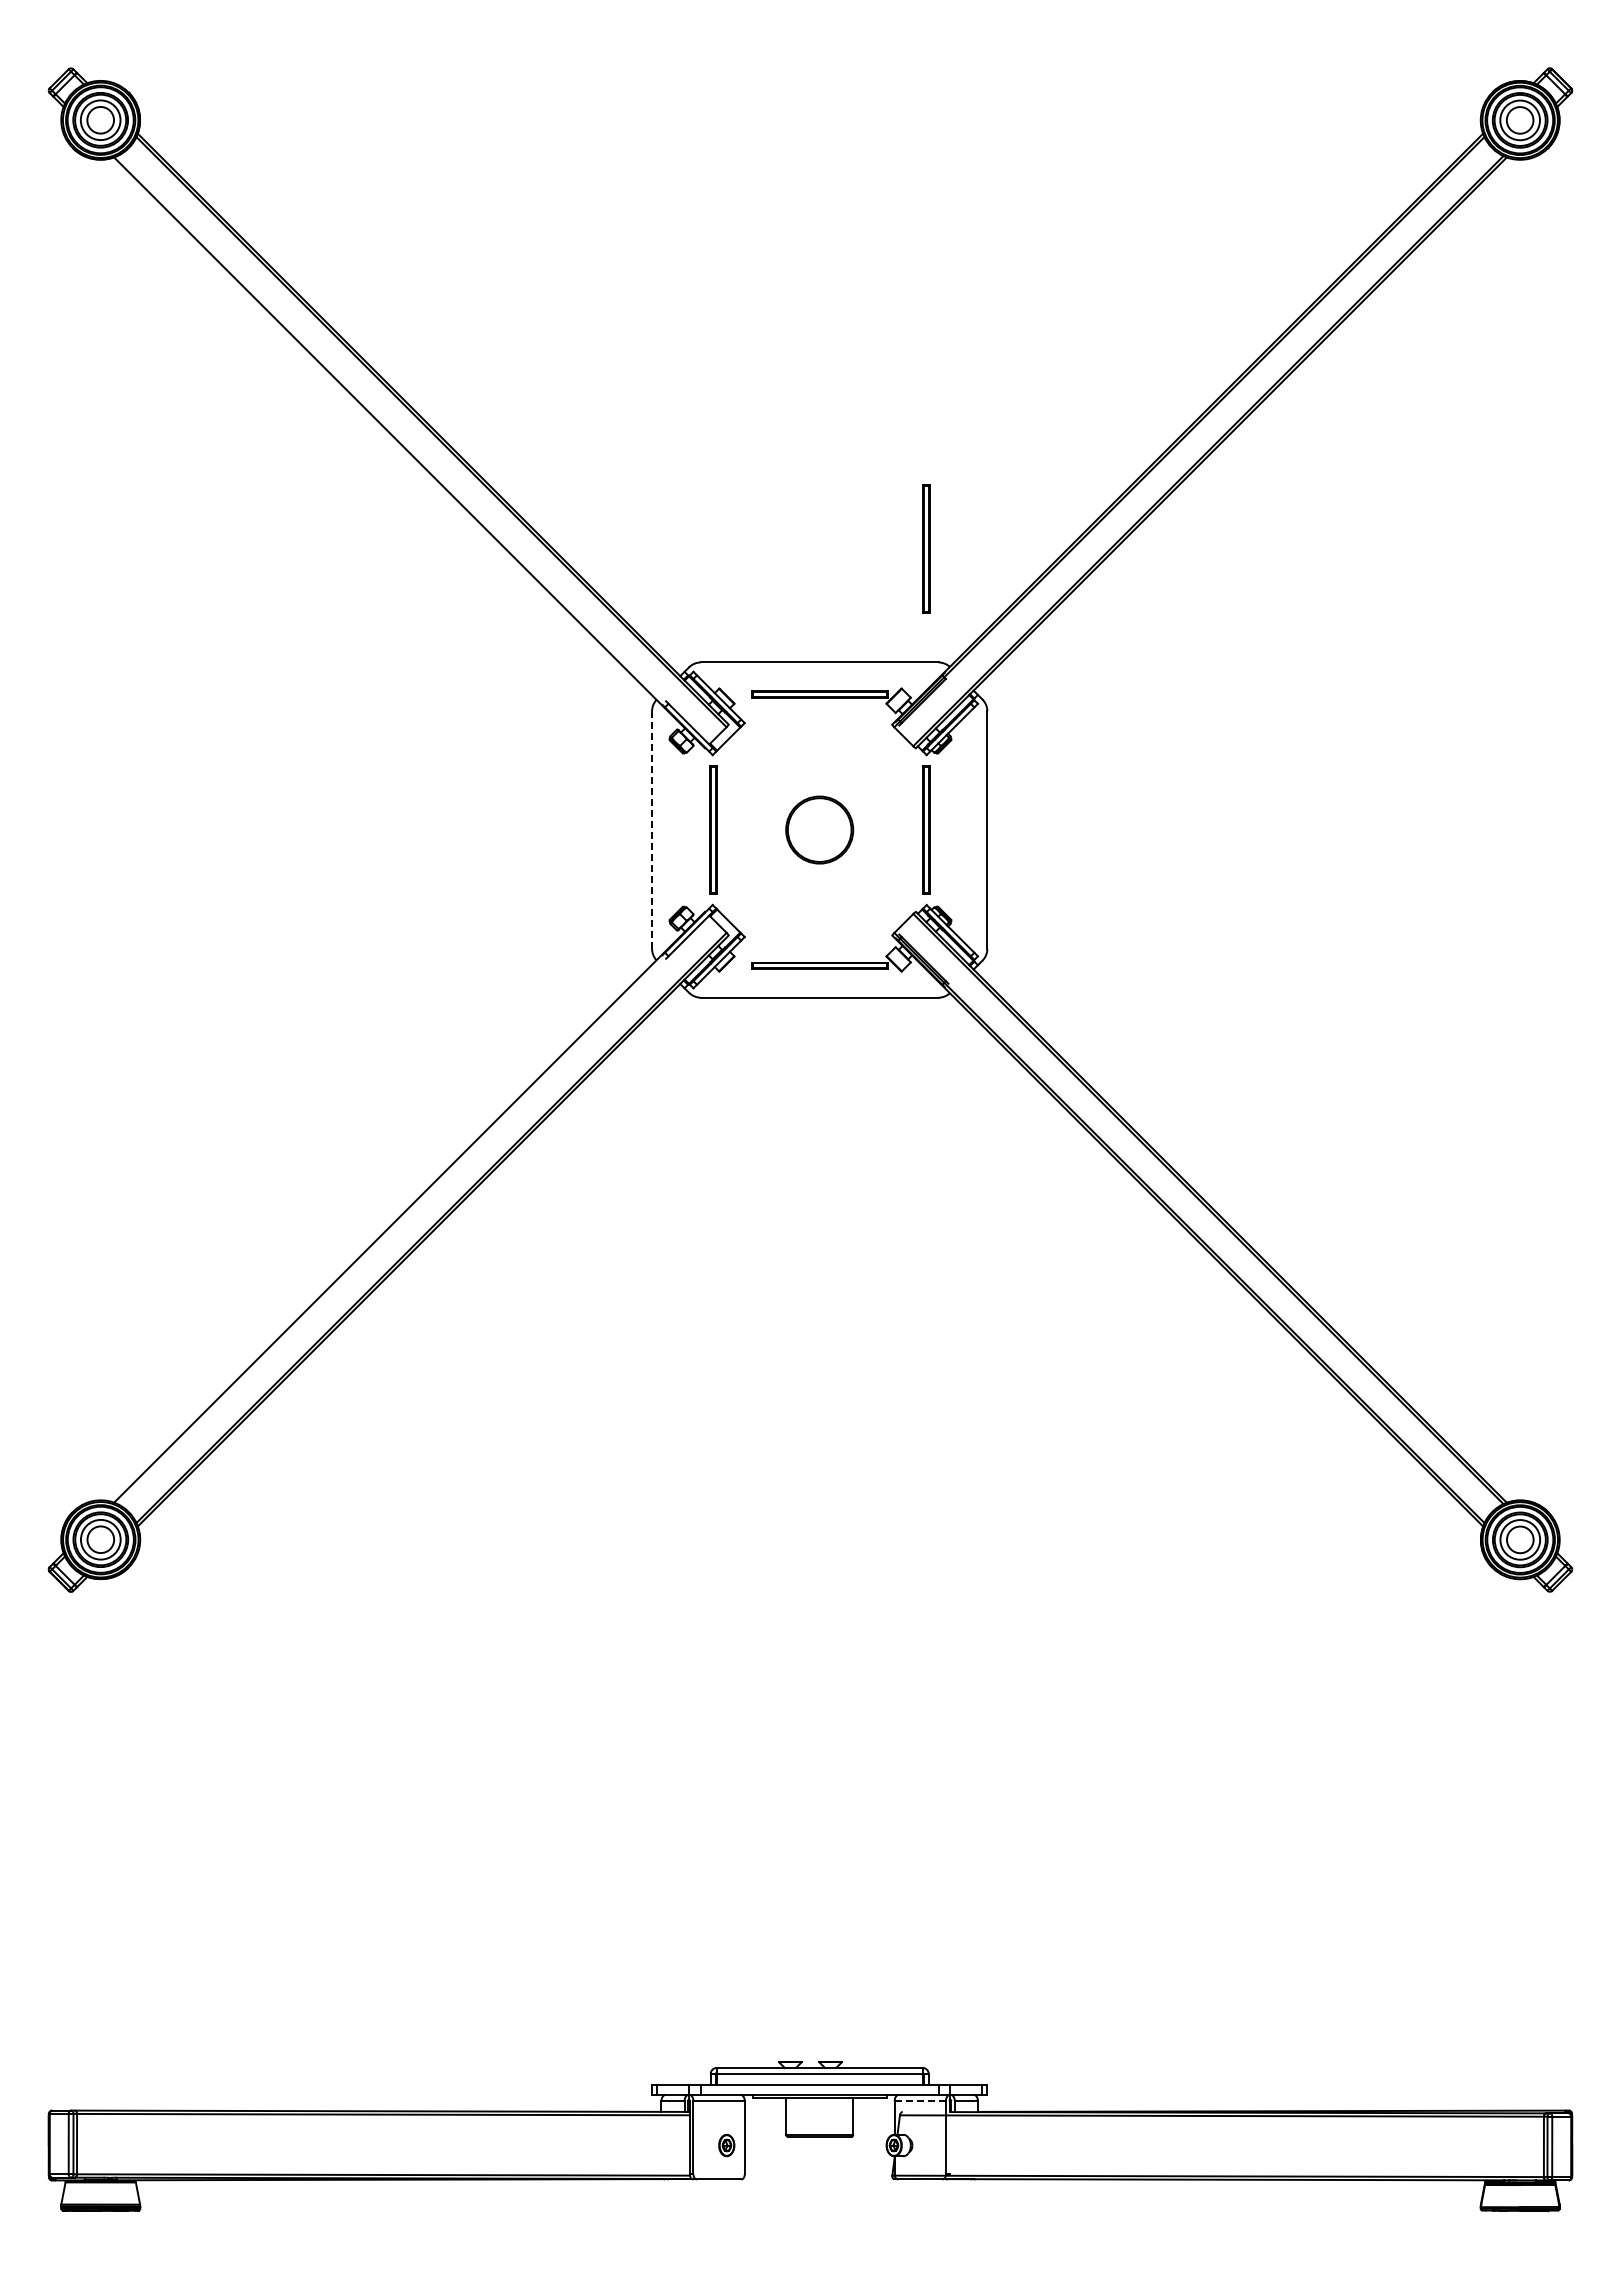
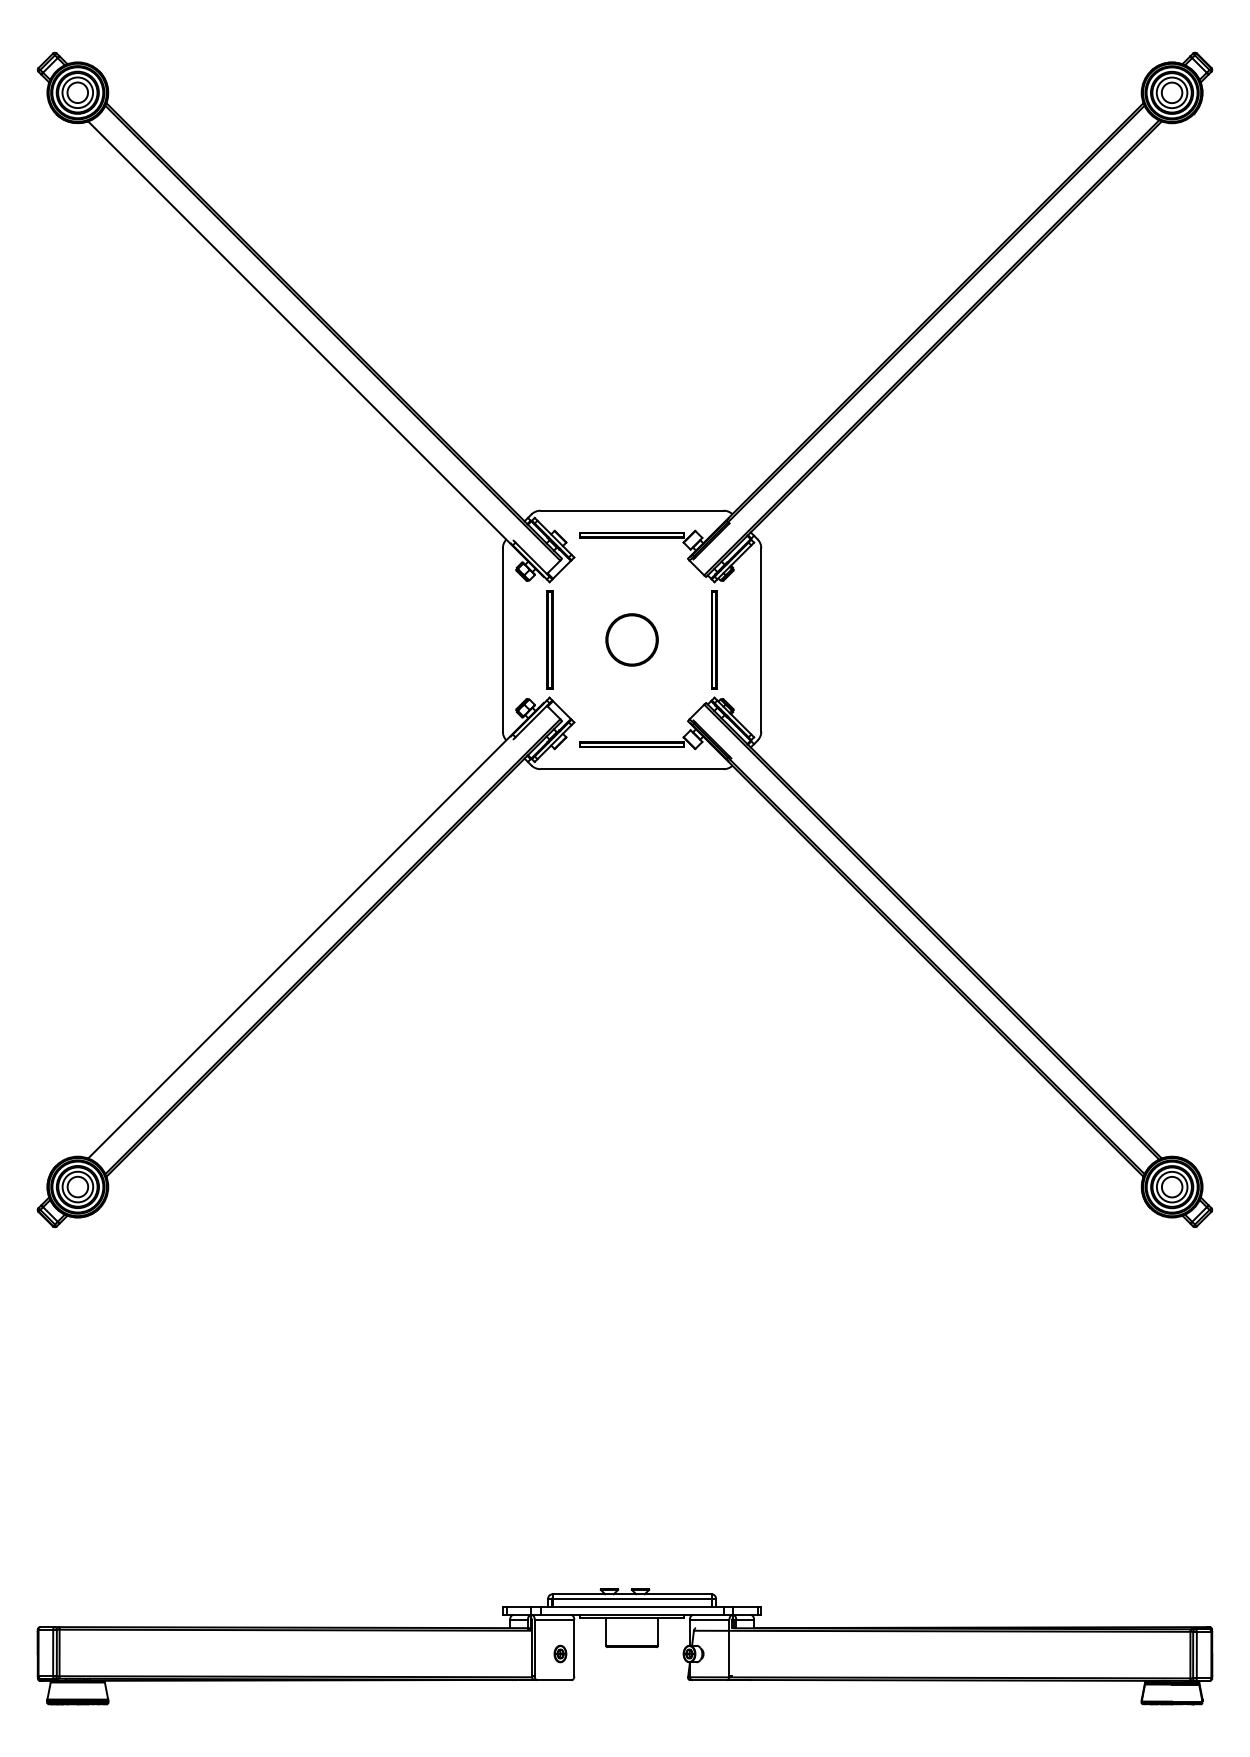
part: (926, 548) -> (714, 422), removed
line: (652, 830) -> (503, 640), dashed -> solid
line: (920, 2101) -> (709, 1620), dashed -> solid

